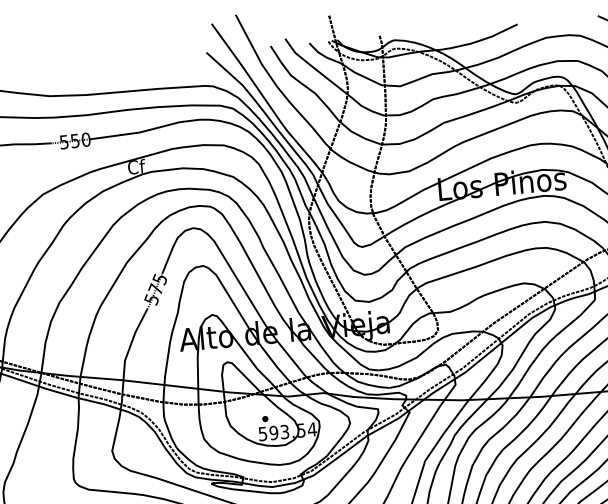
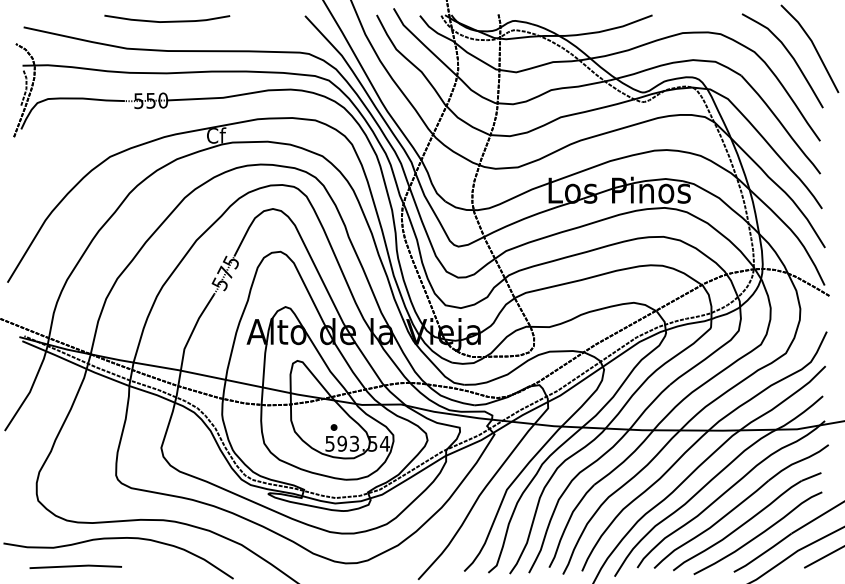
curve: (85, 67) -> (169, 20), added

